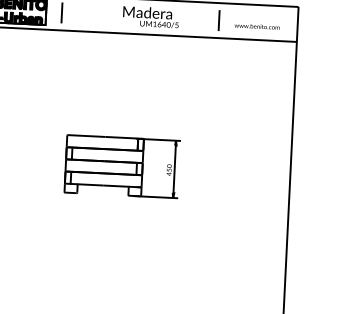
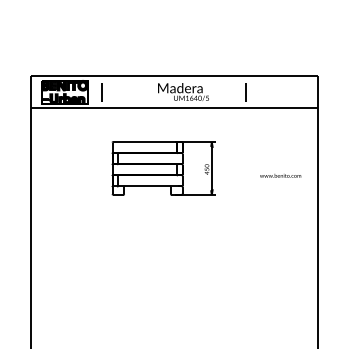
text: (257, 26) -> (280, 175), moved
part: (121, 166) -> (163, 168), moved

